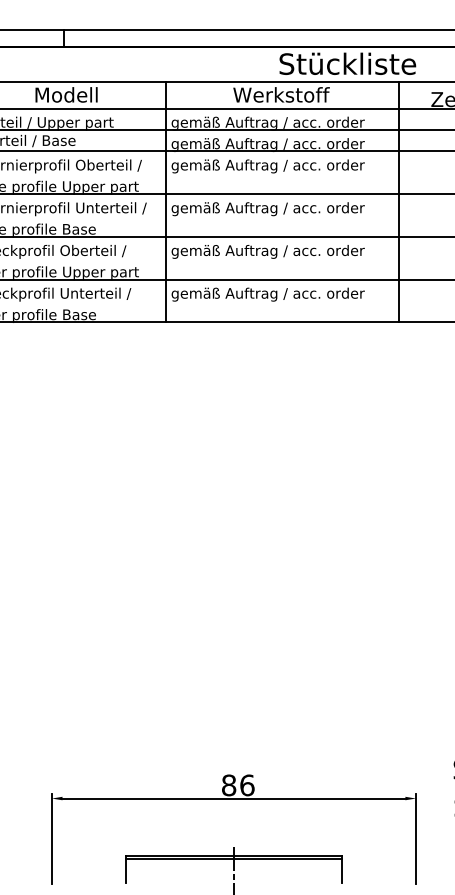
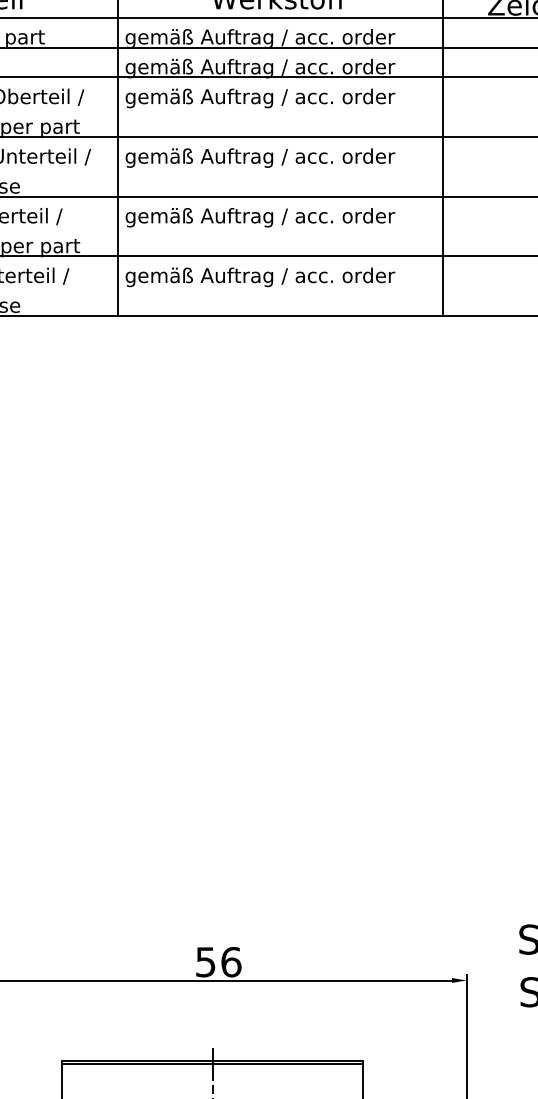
text: (229, 785) -> (206, 962), 86 -> 56

